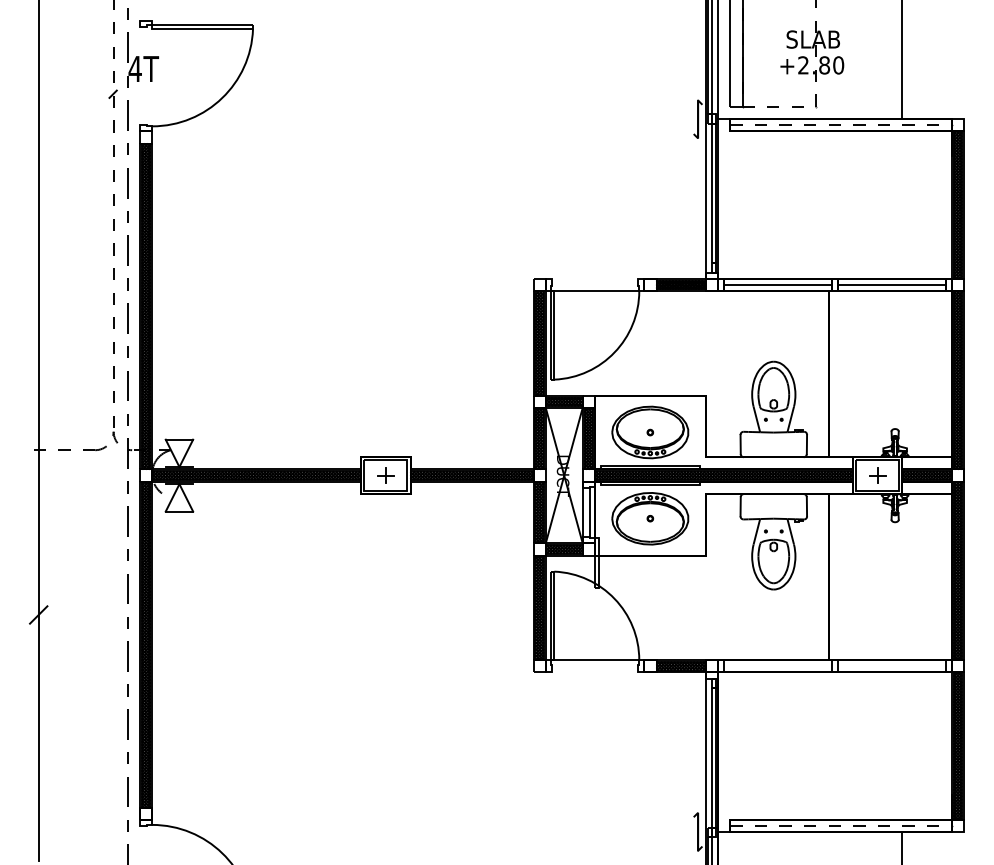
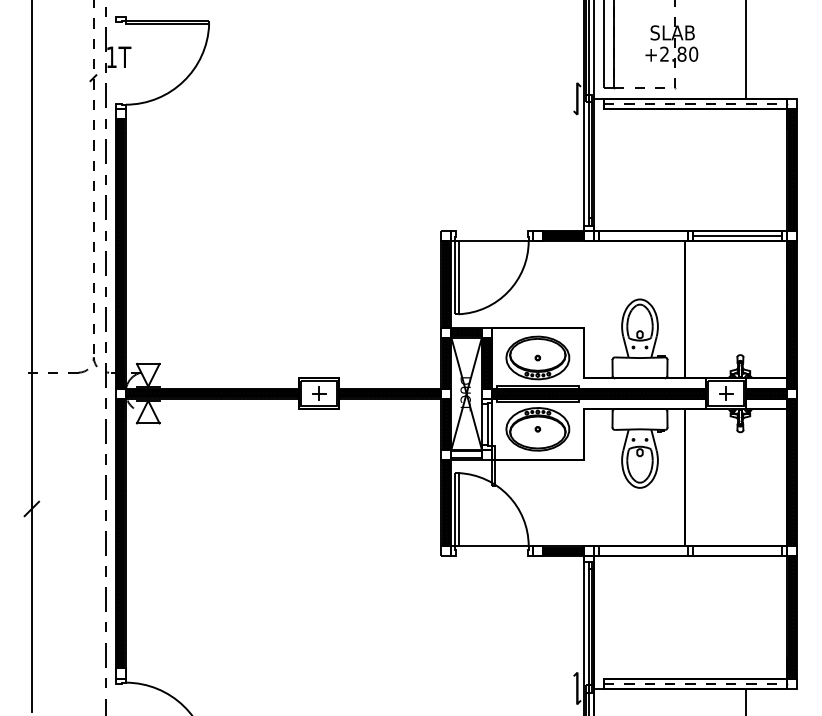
text: (134, 68) -> (111, 56), 4T -> 1T
line: (776, 284) -> (642, 235), removed
hatch: (564, 549) -> (466, 454), removed

